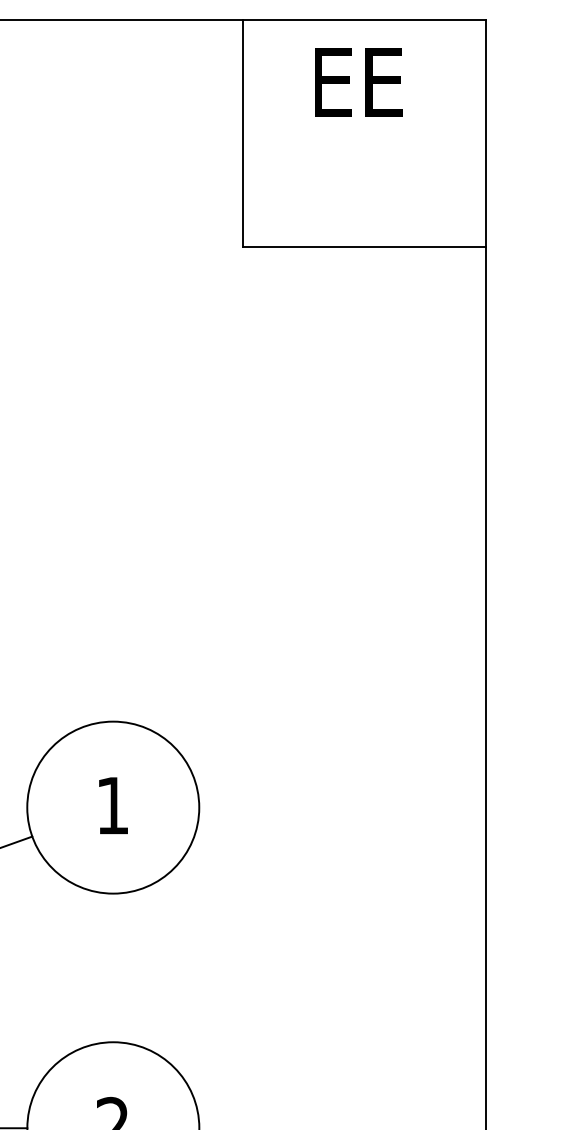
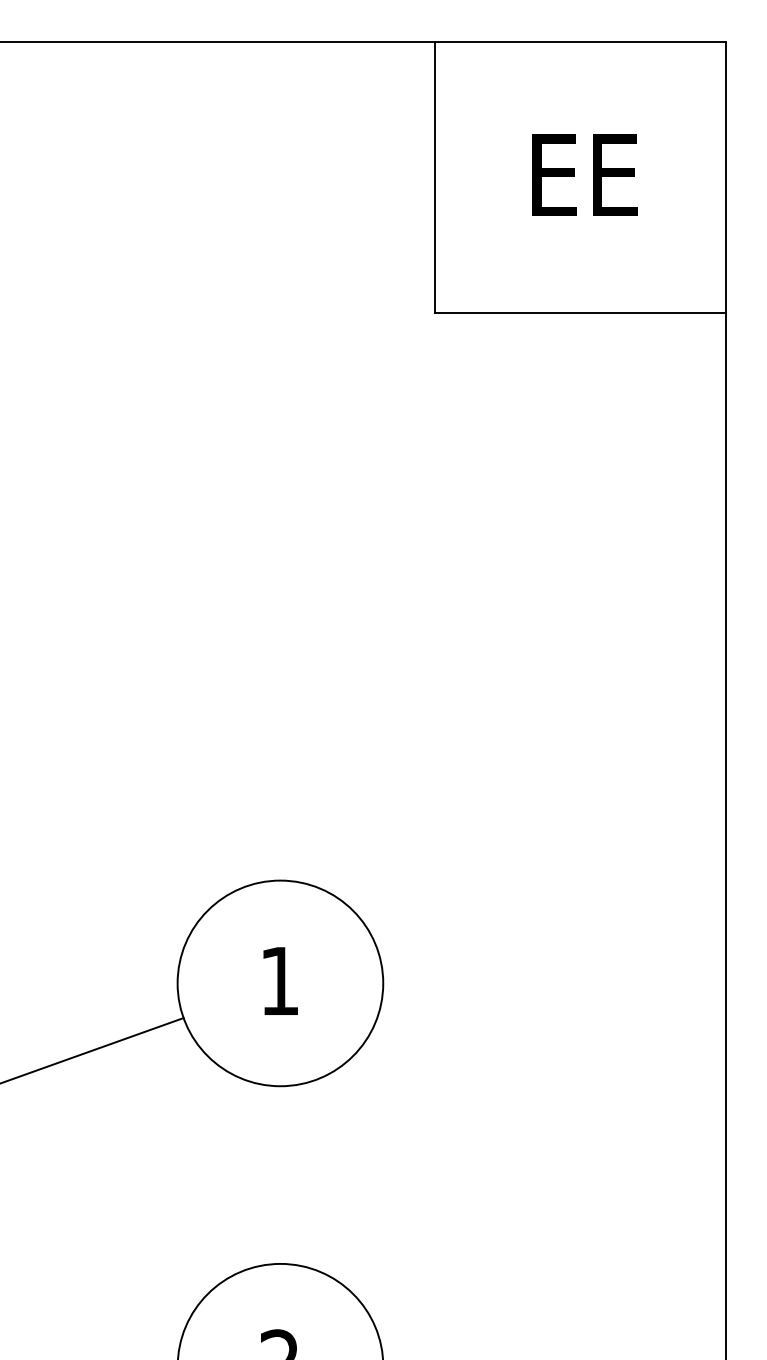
text: (358, 81) -> (584, 174), moved

